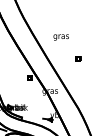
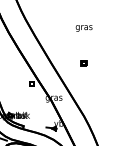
text: (60, 37) -> (83, 28), moved

